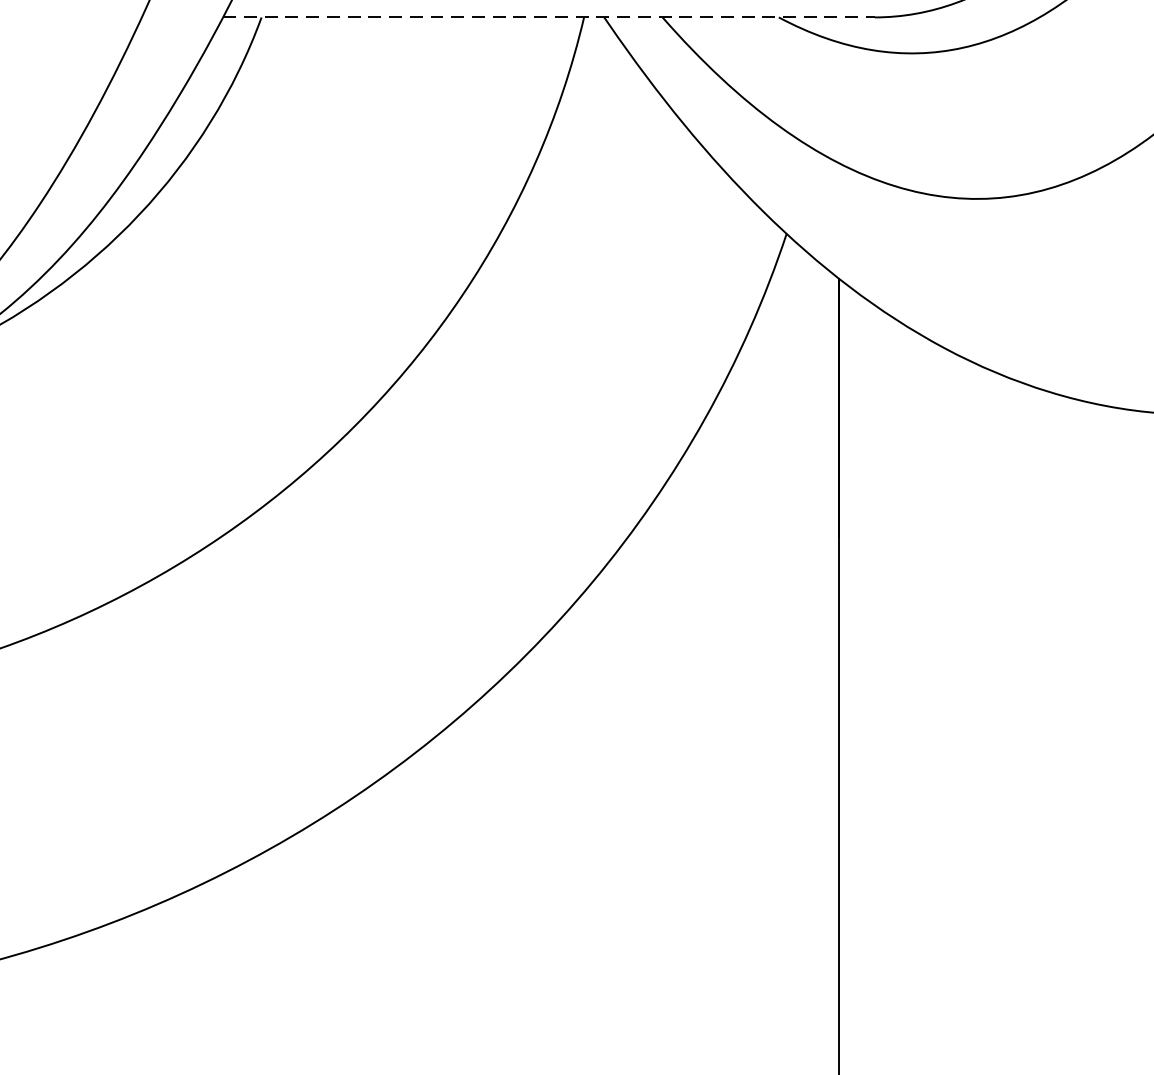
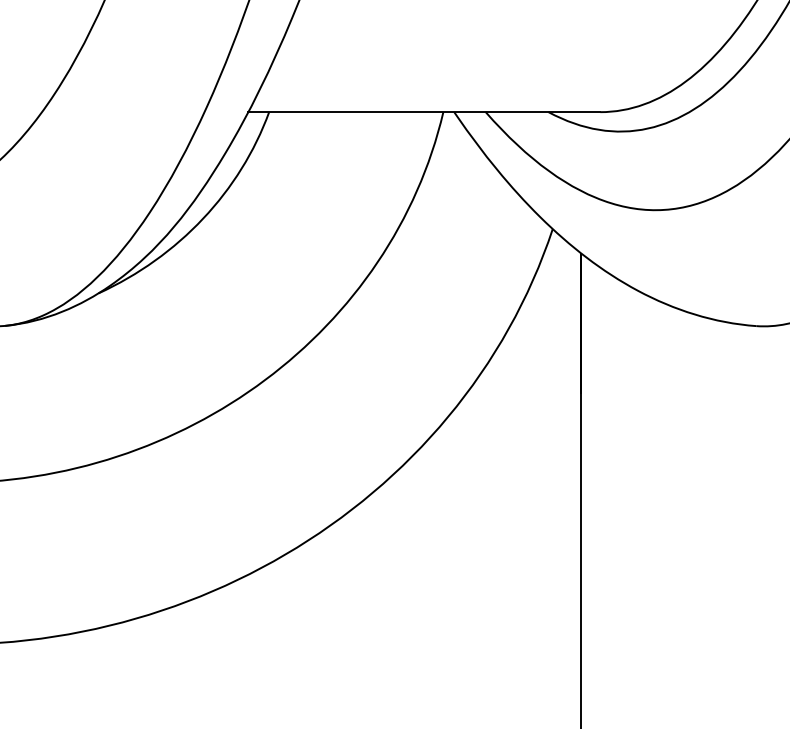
line: (549, 18) -> (424, 112), dashed -> solid

